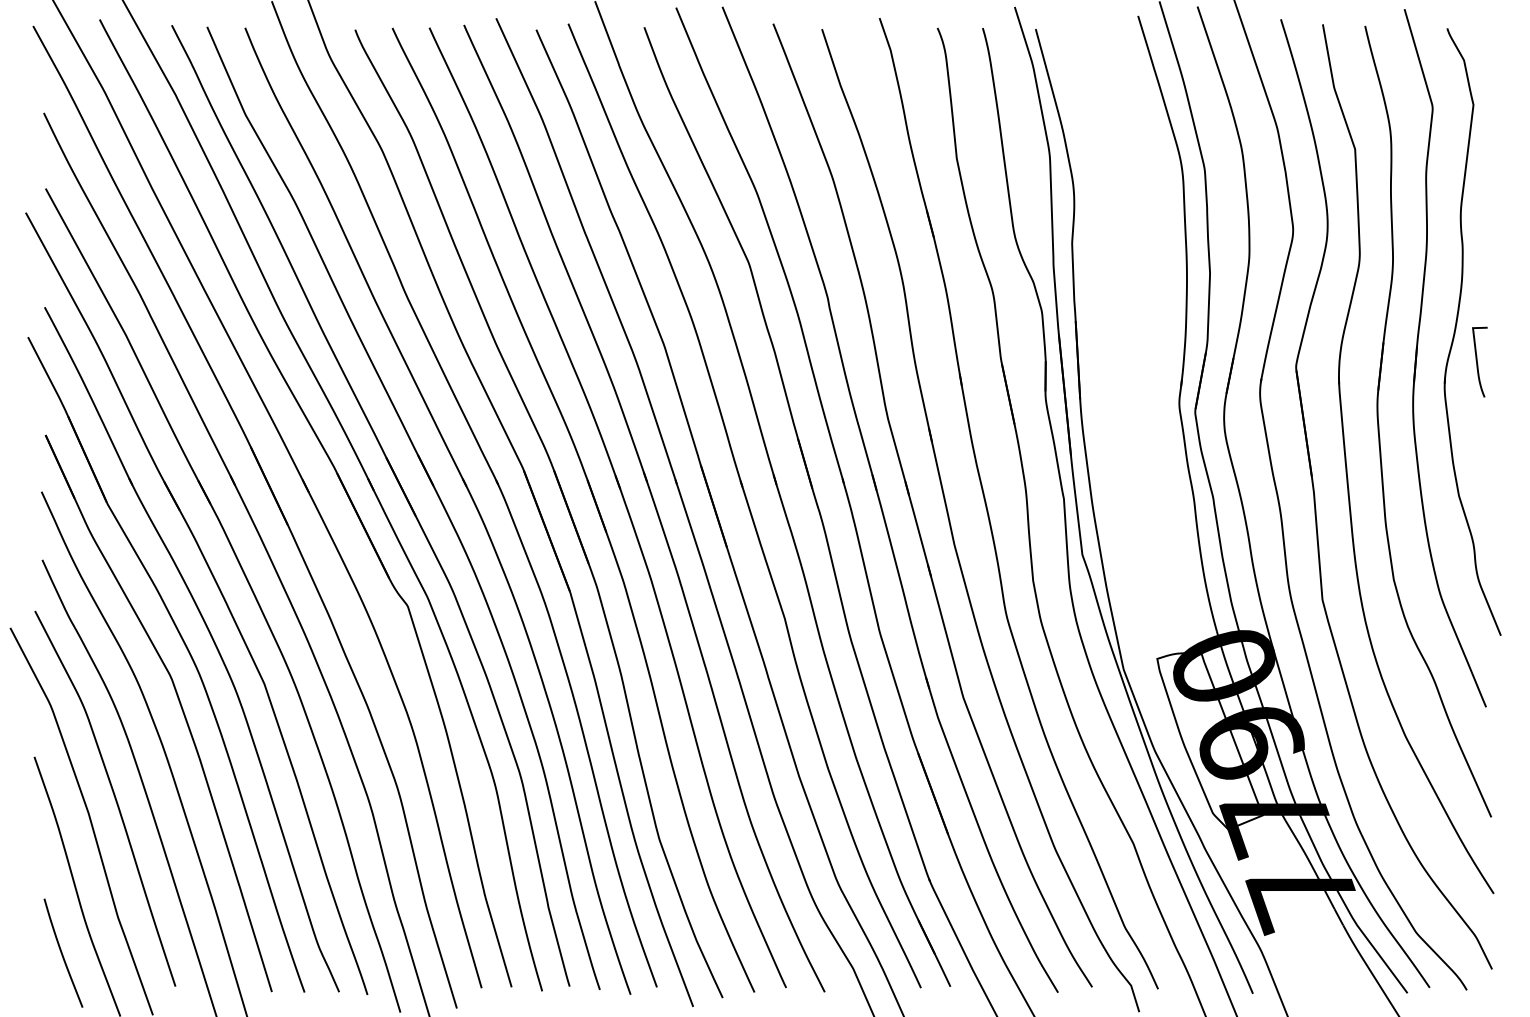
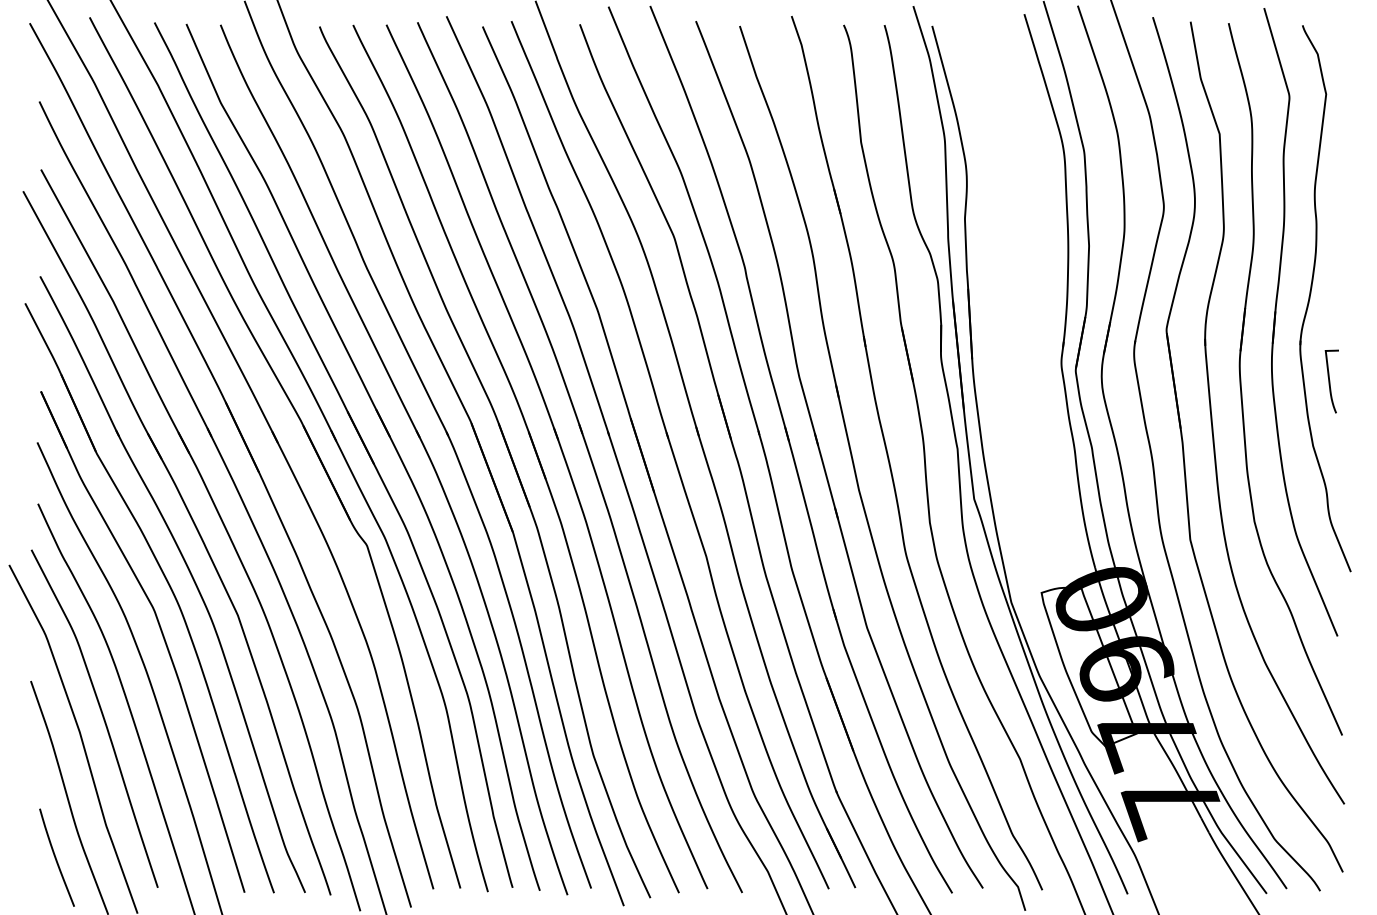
curve: (1477, 361) -> (1329, 380), moved

